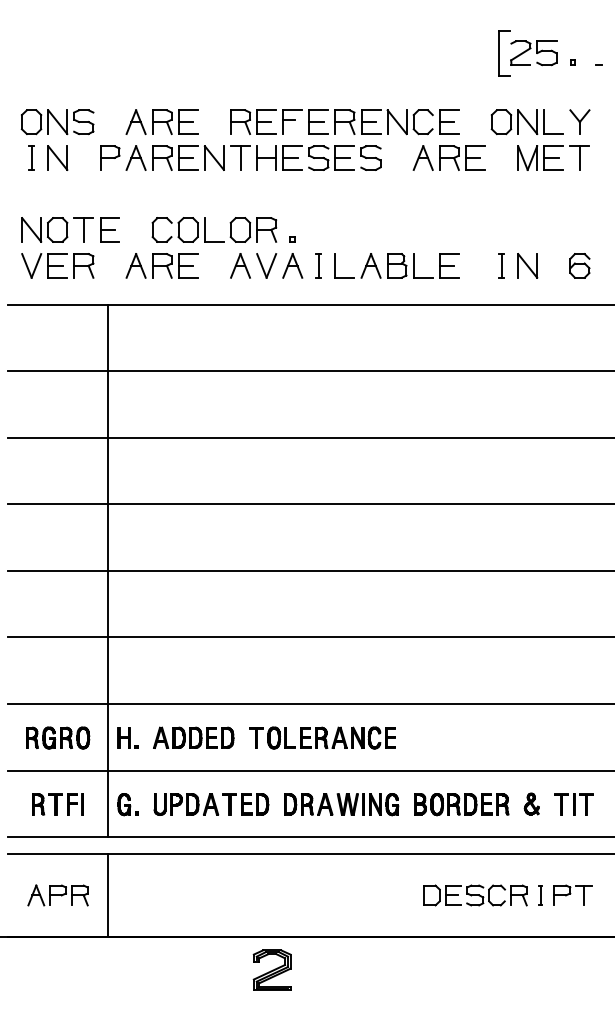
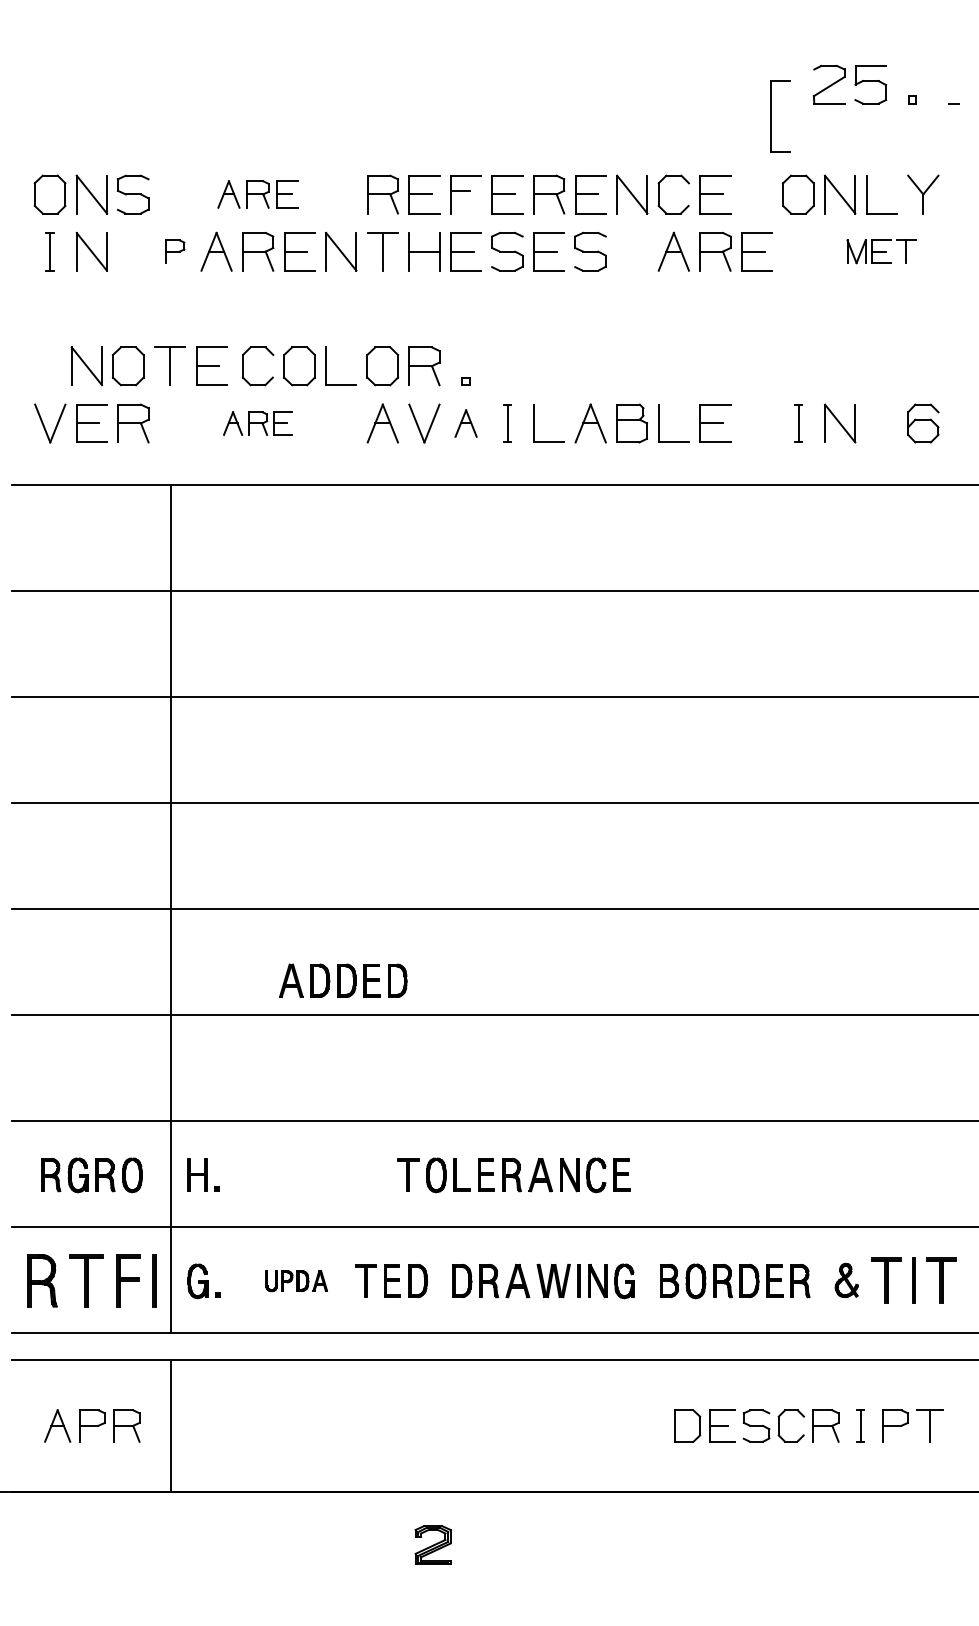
part: (504, 53) -> (780, 117), moved
part: (161, 121) -> (257, 193), size x0.7
part: (110, 157) -> (175, 250), size x0.6
part: (553, 157) -> (881, 250), size x0.6
part: (70, 229) -> (148, 365), moved
part: (161, 265) -> (257, 422), size x0.6
part: (292, 265) -> (465, 422), size x0.7
part: (193, 737) -> (342, 980), moved
part: (57, 804) -> (91, 1281), size x1.6
part: (186, 804) -> (296, 1281), size x0.6
part: (573, 804) -> (913, 1281), size x1.4
part: (271, 969) -> (432, 1543), size x0.6

